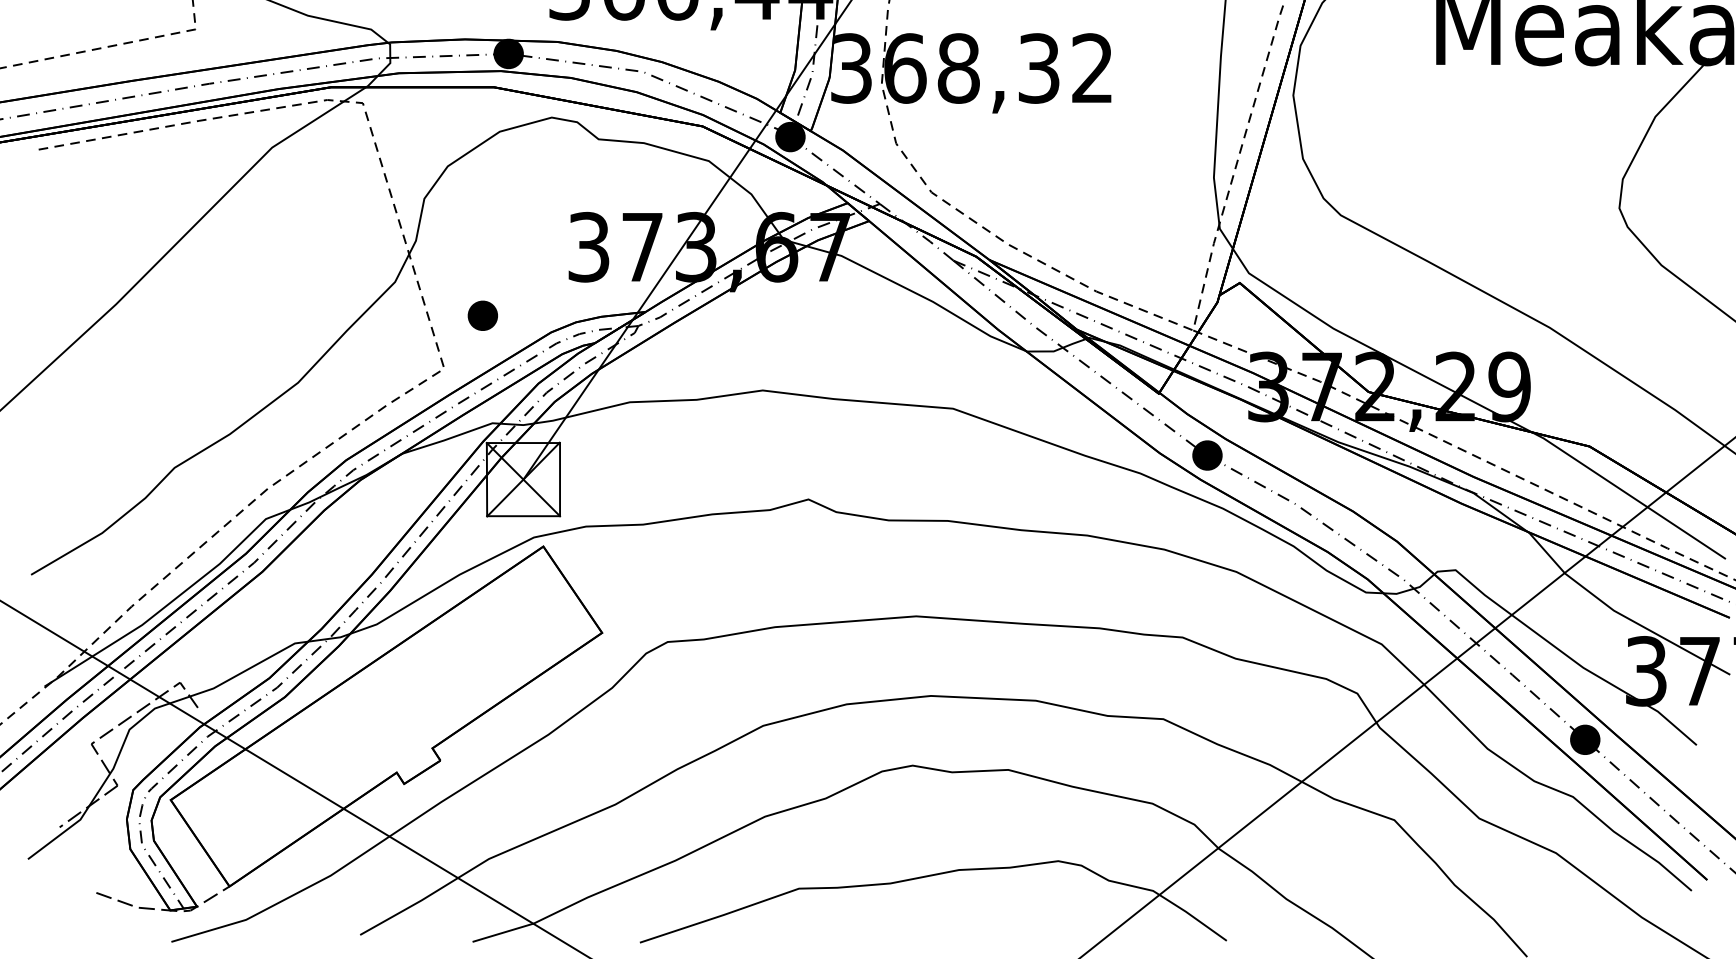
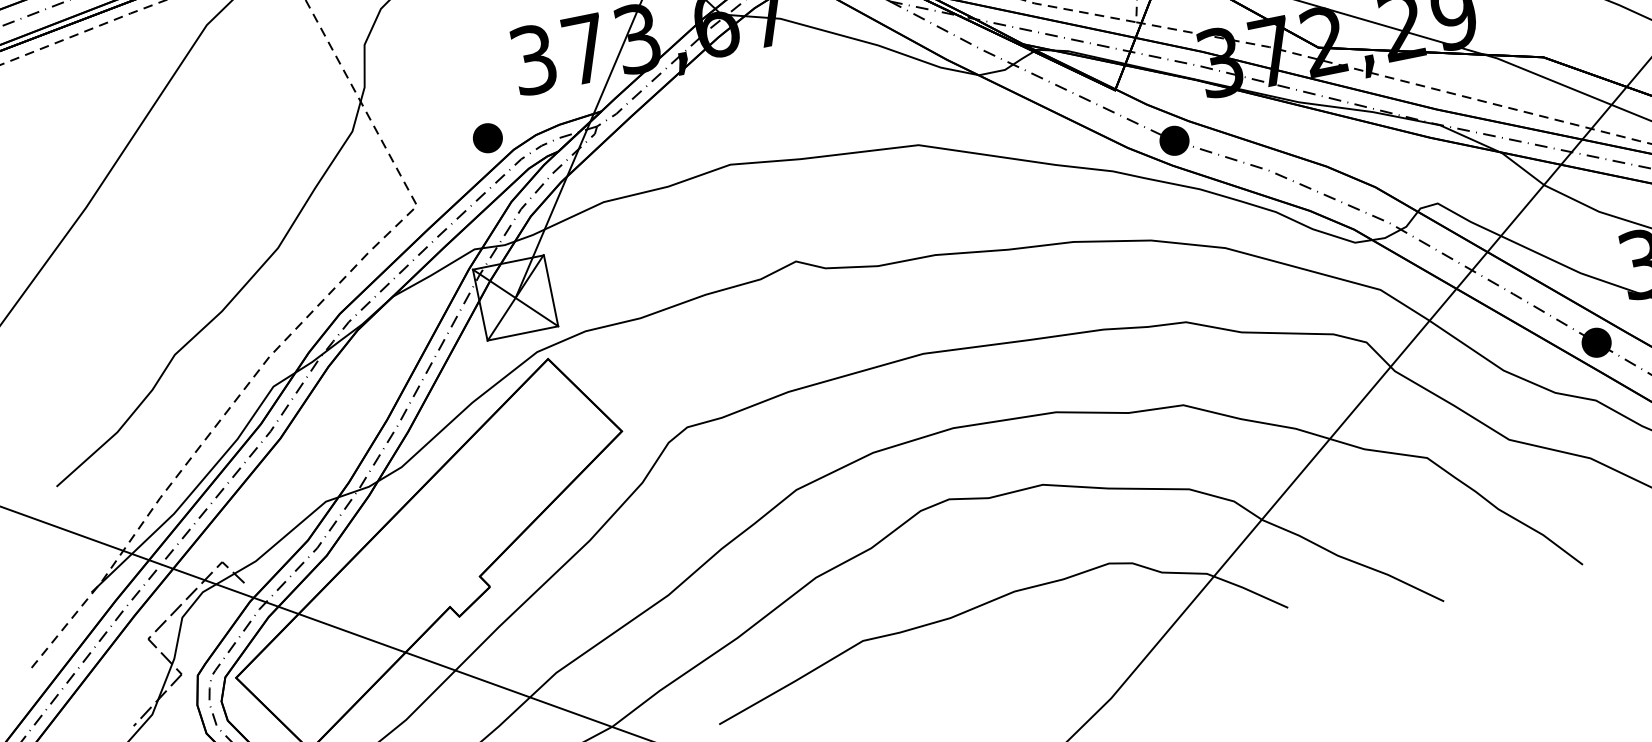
part: (482, 315) -> (487, 137), moved

